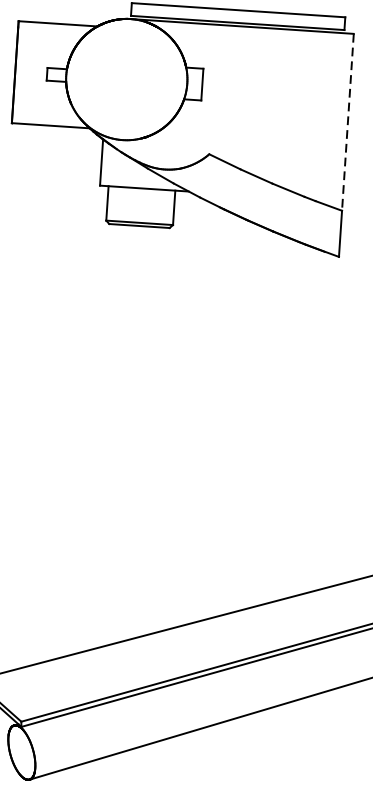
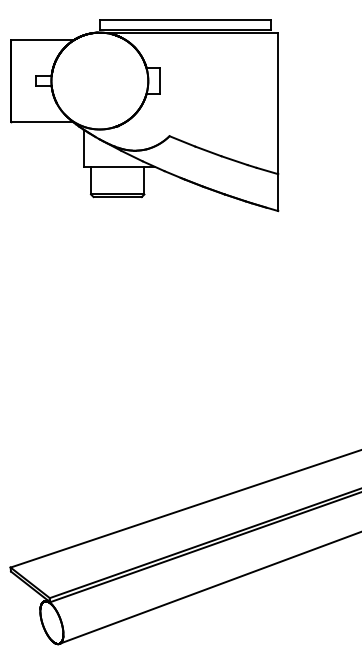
line: (348, 122) -> (278, 103), dashed -> solid

